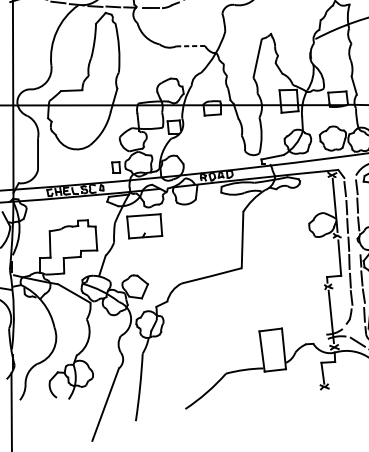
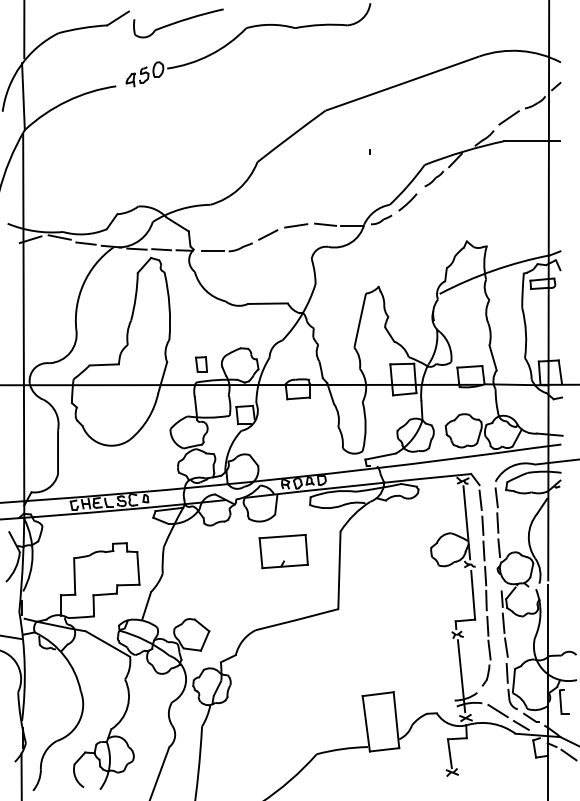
line: (190, 46) -> (267, 303), dashed -> solid
part: (116, 167) -> (201, 364), moved
part: (144, 226) -> (283, 551), moved

